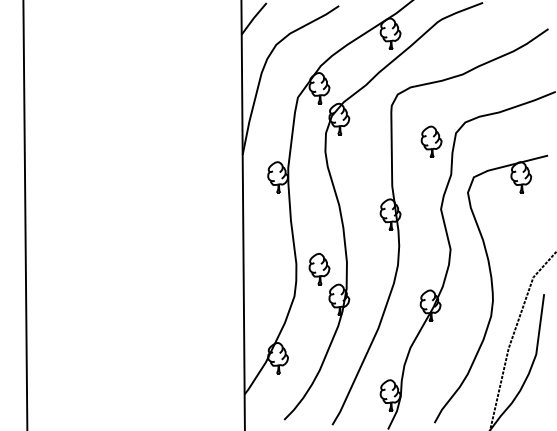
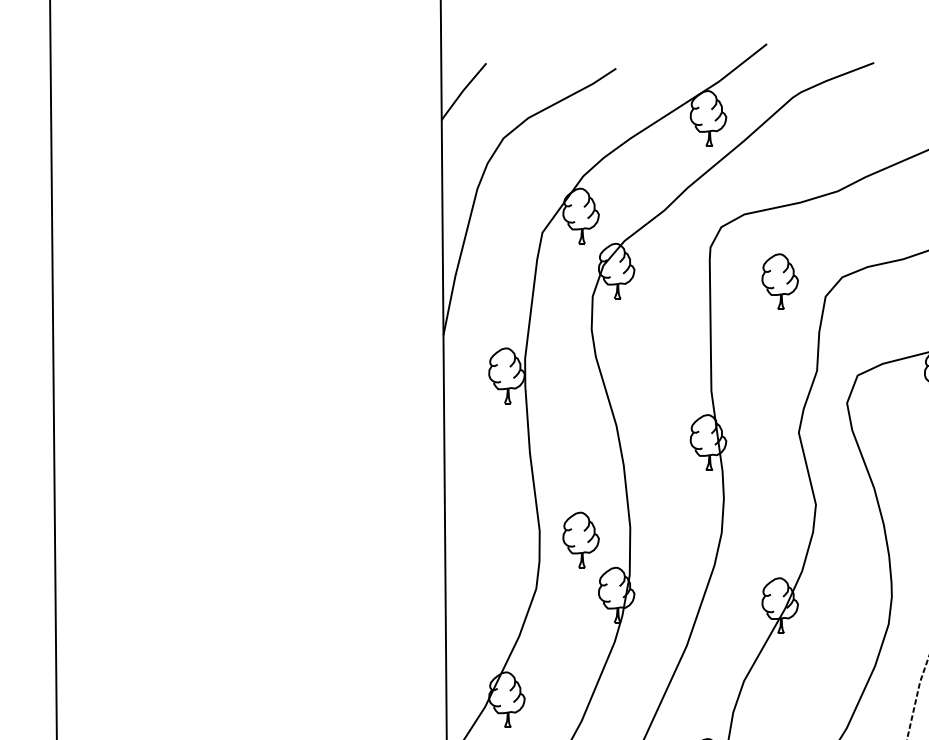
part: (431, 141) -> (779, 280), moved

